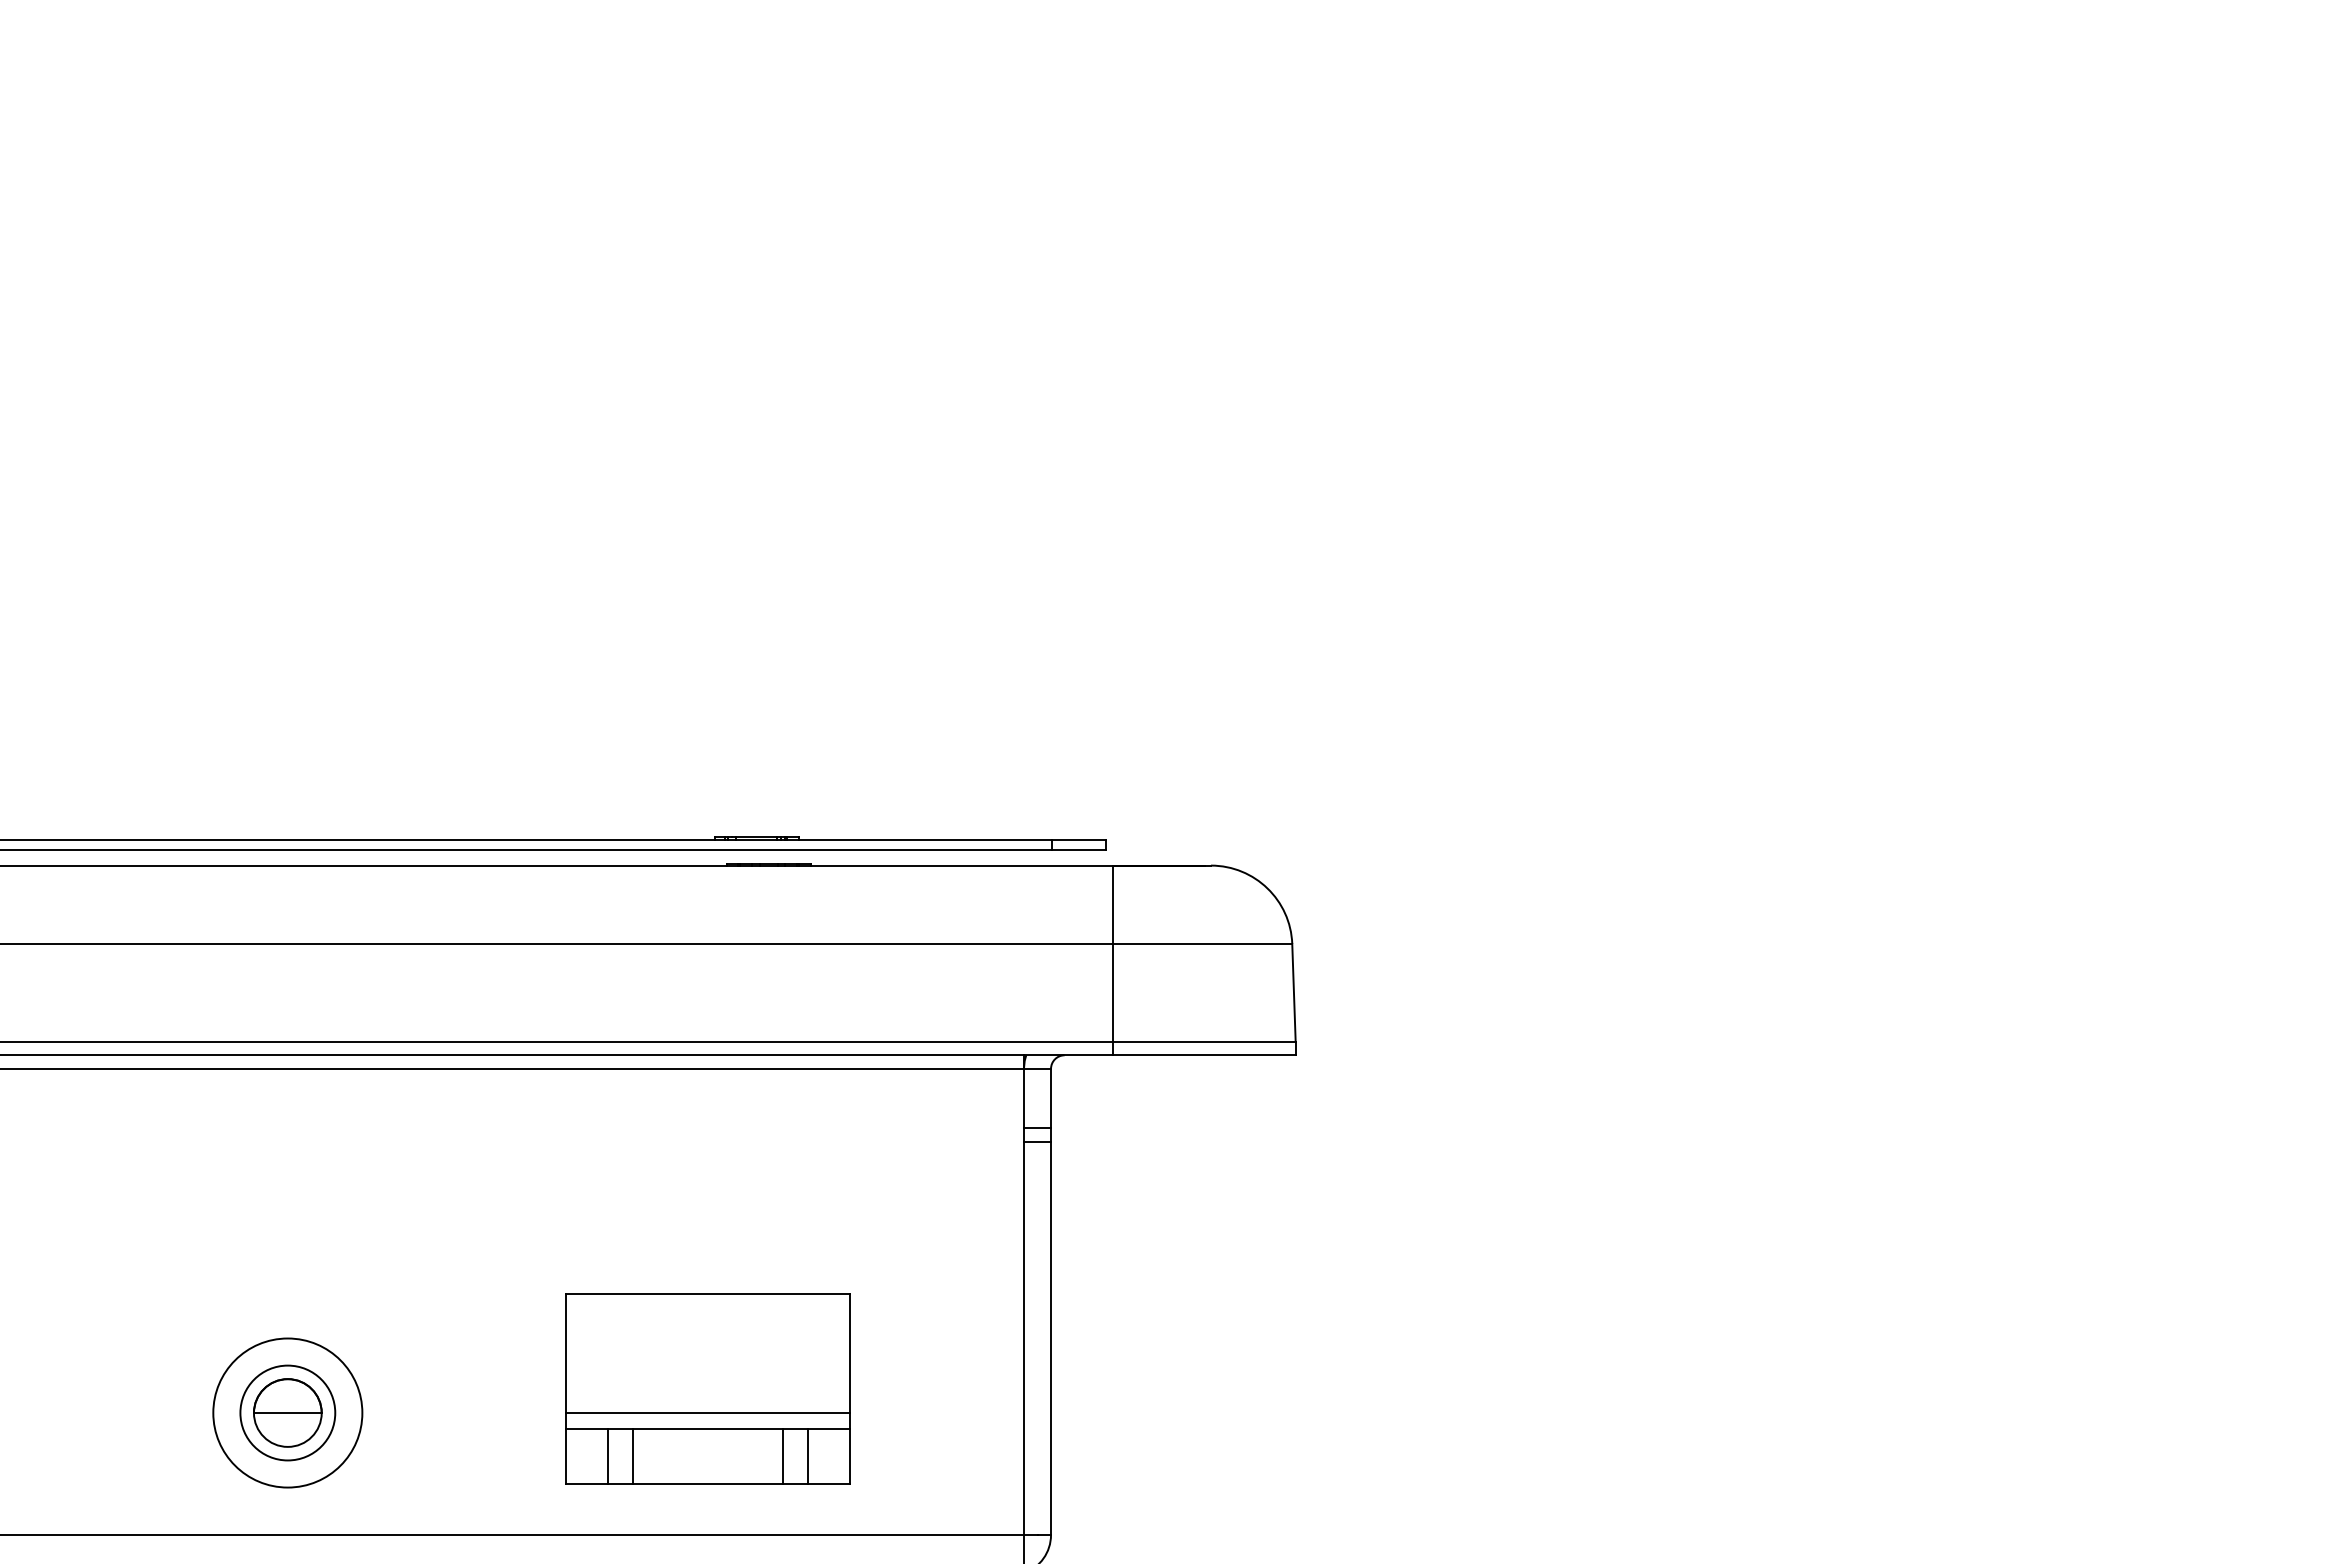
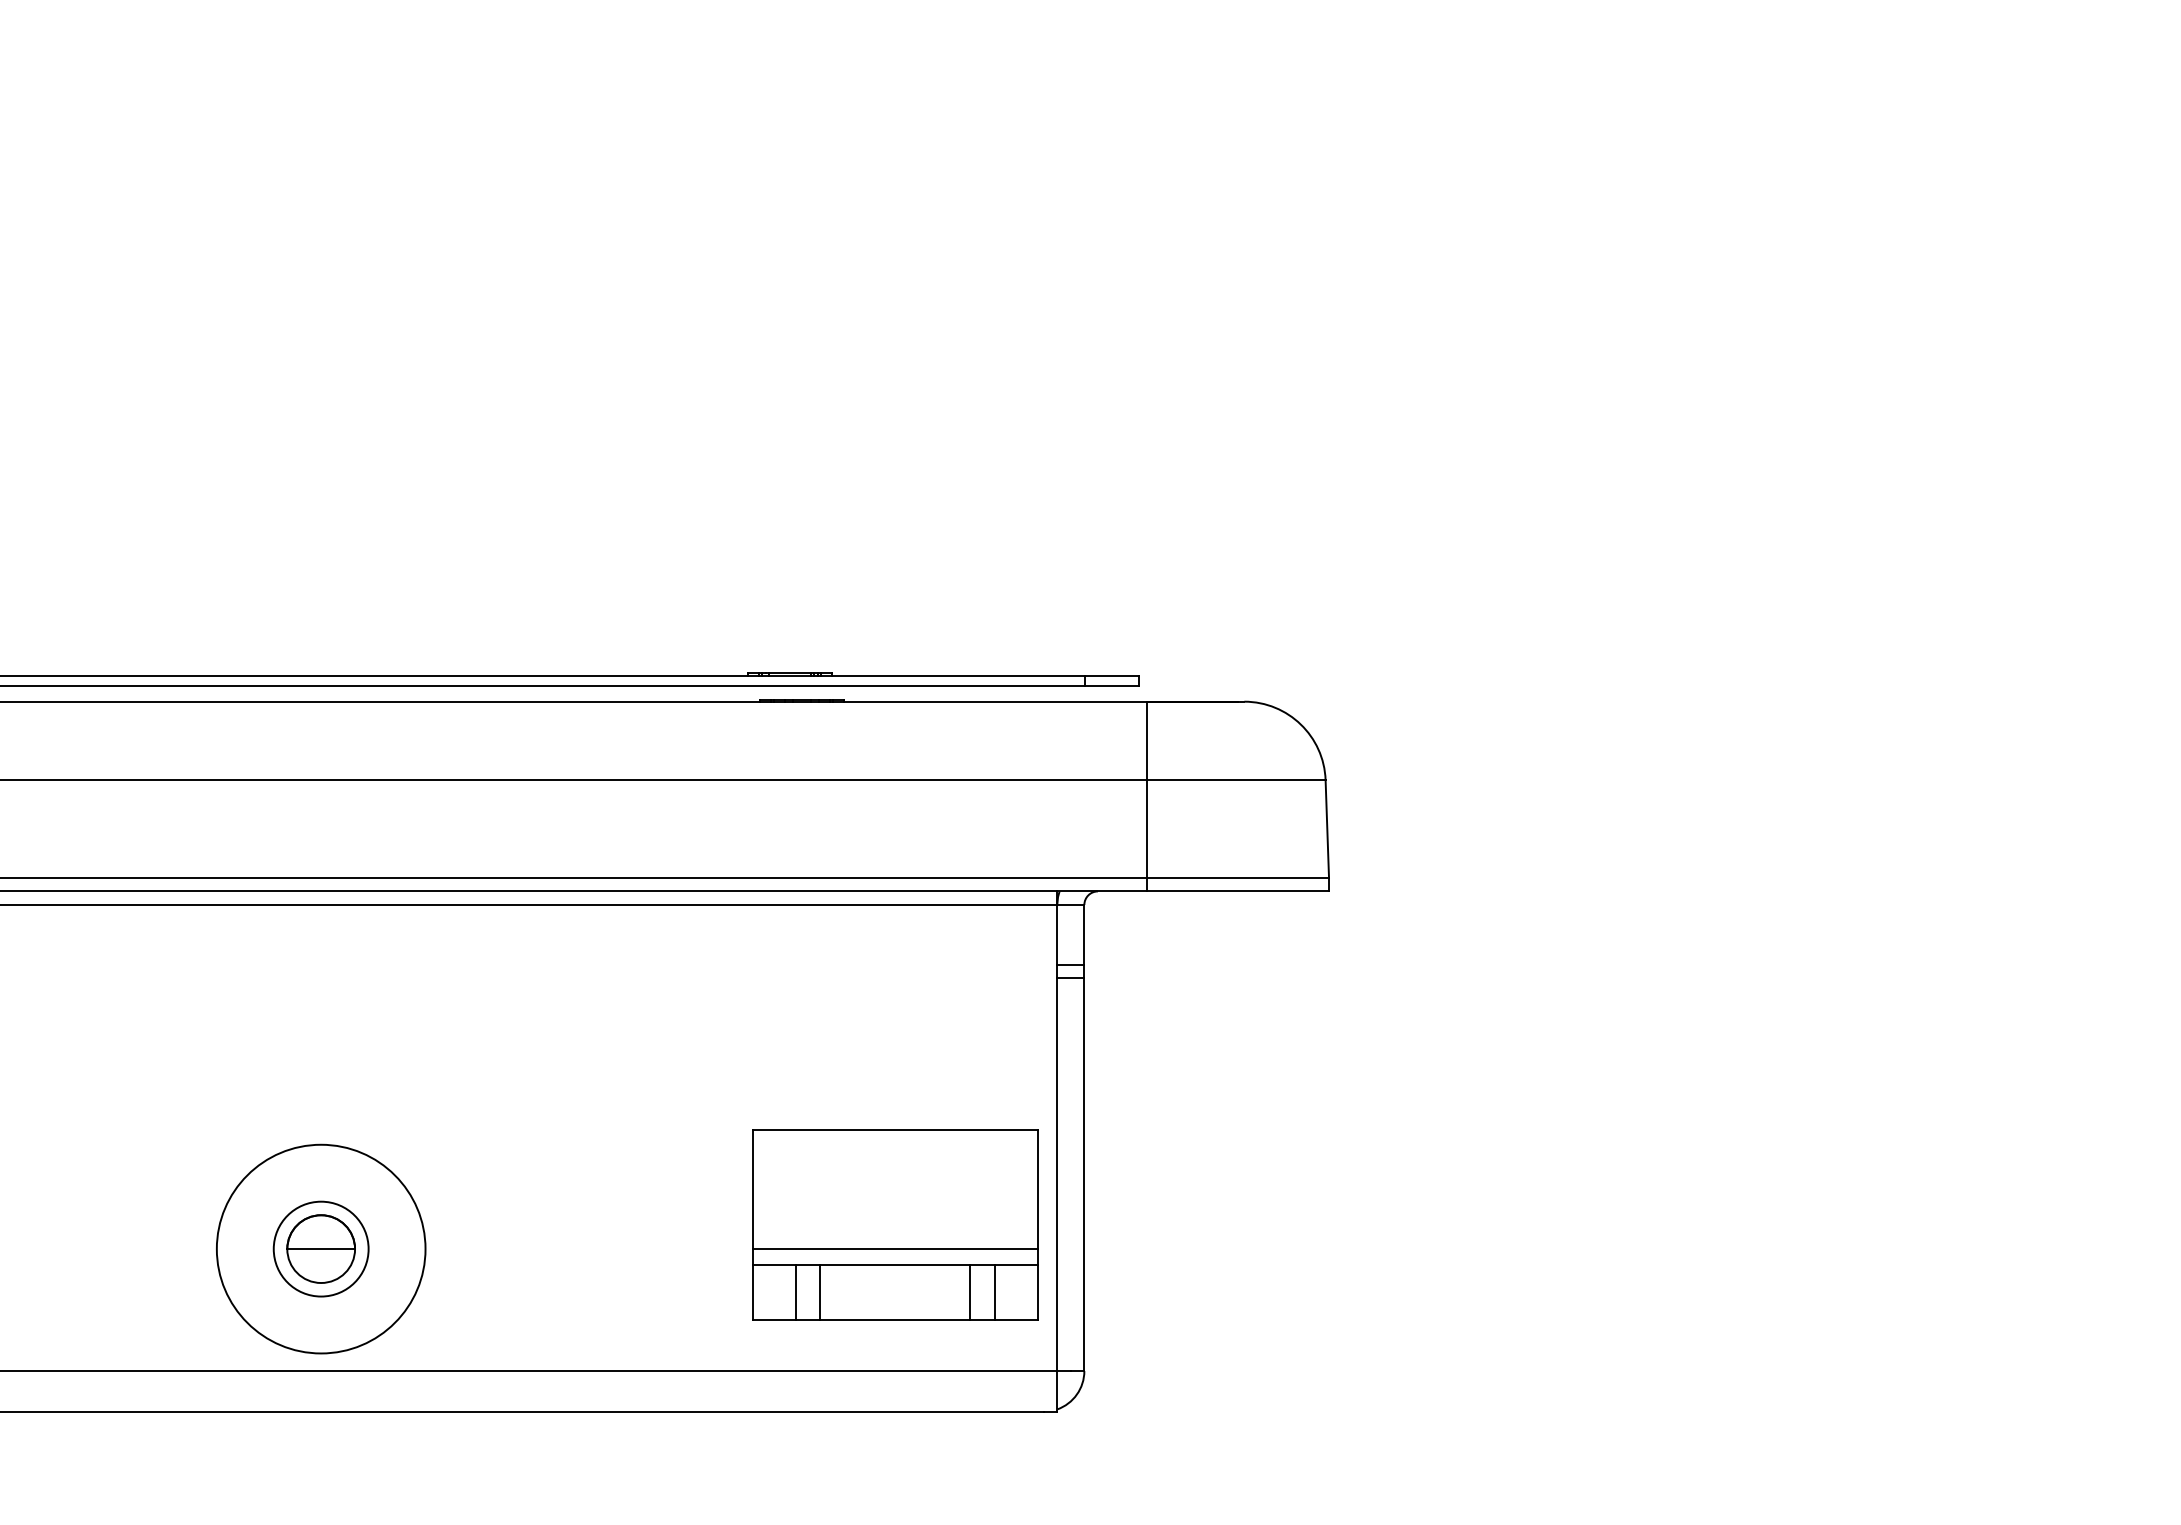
part: (707, 1388) -> (894, 1224), moved
circle: (287, 1412) -> (320, 1248), size x1.4

